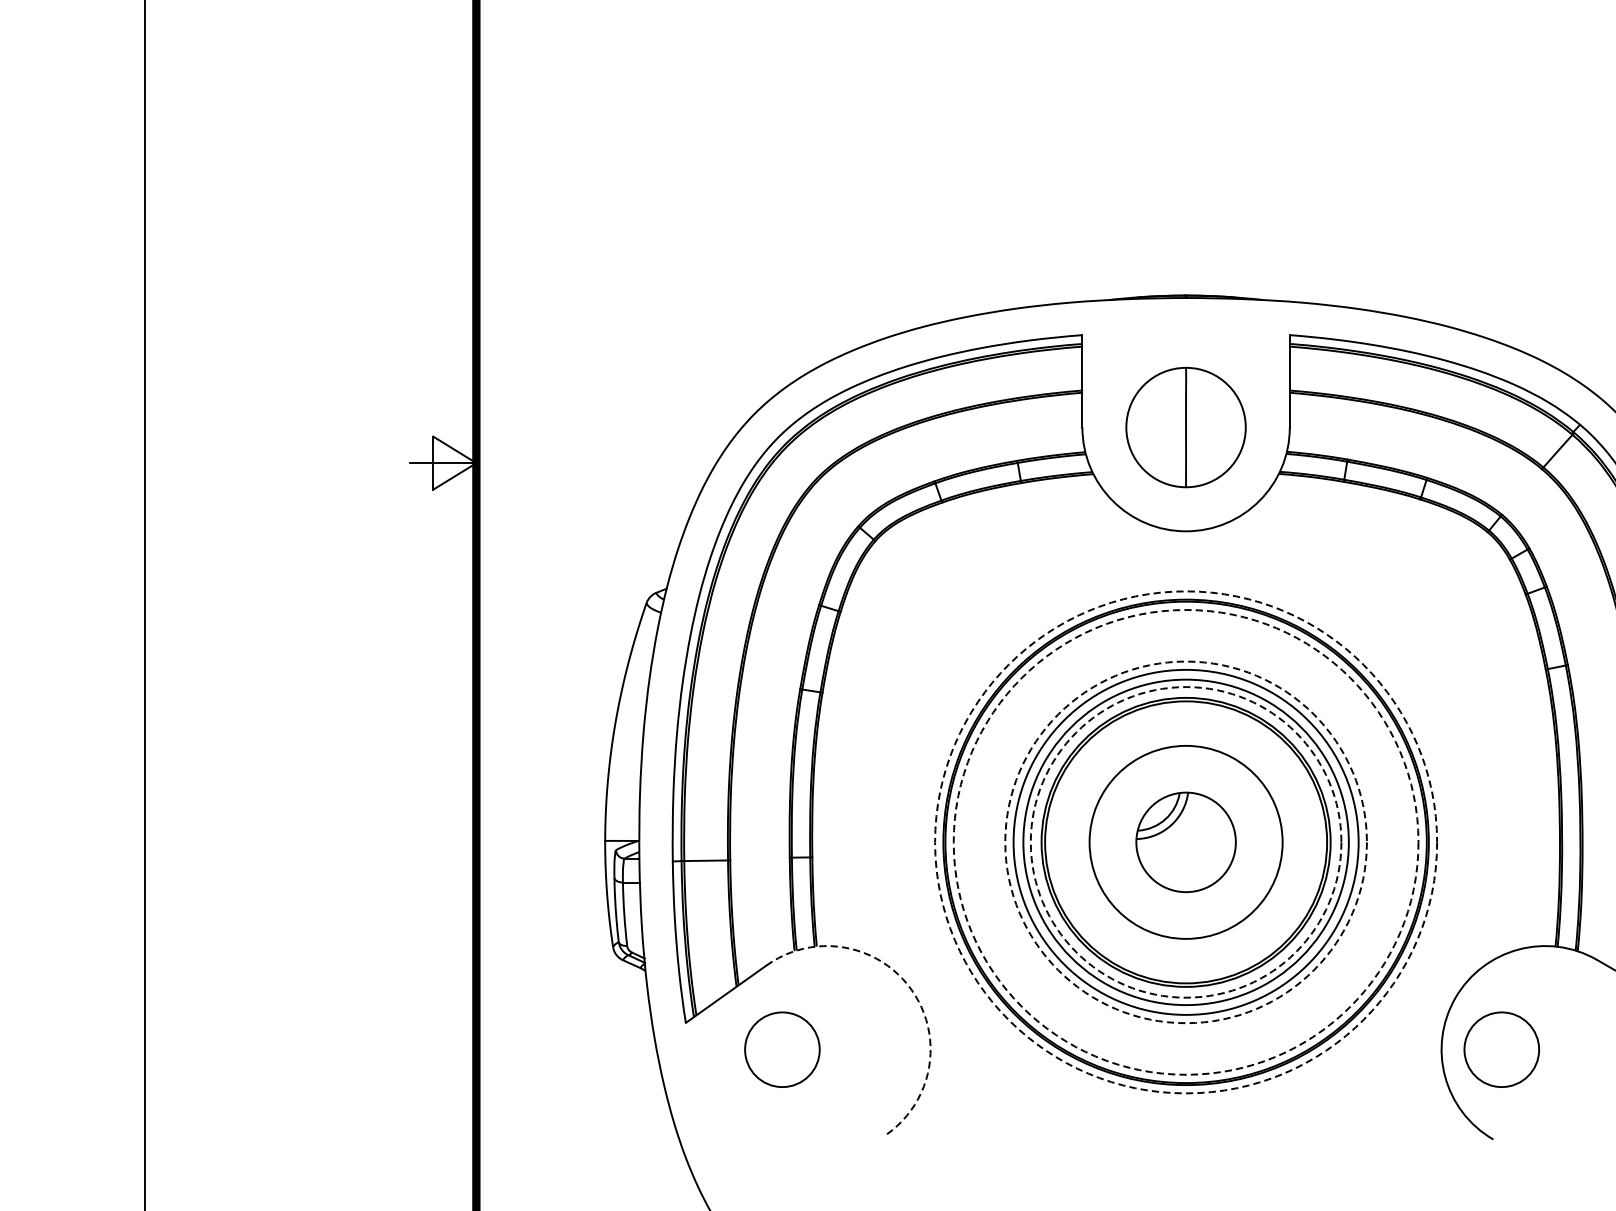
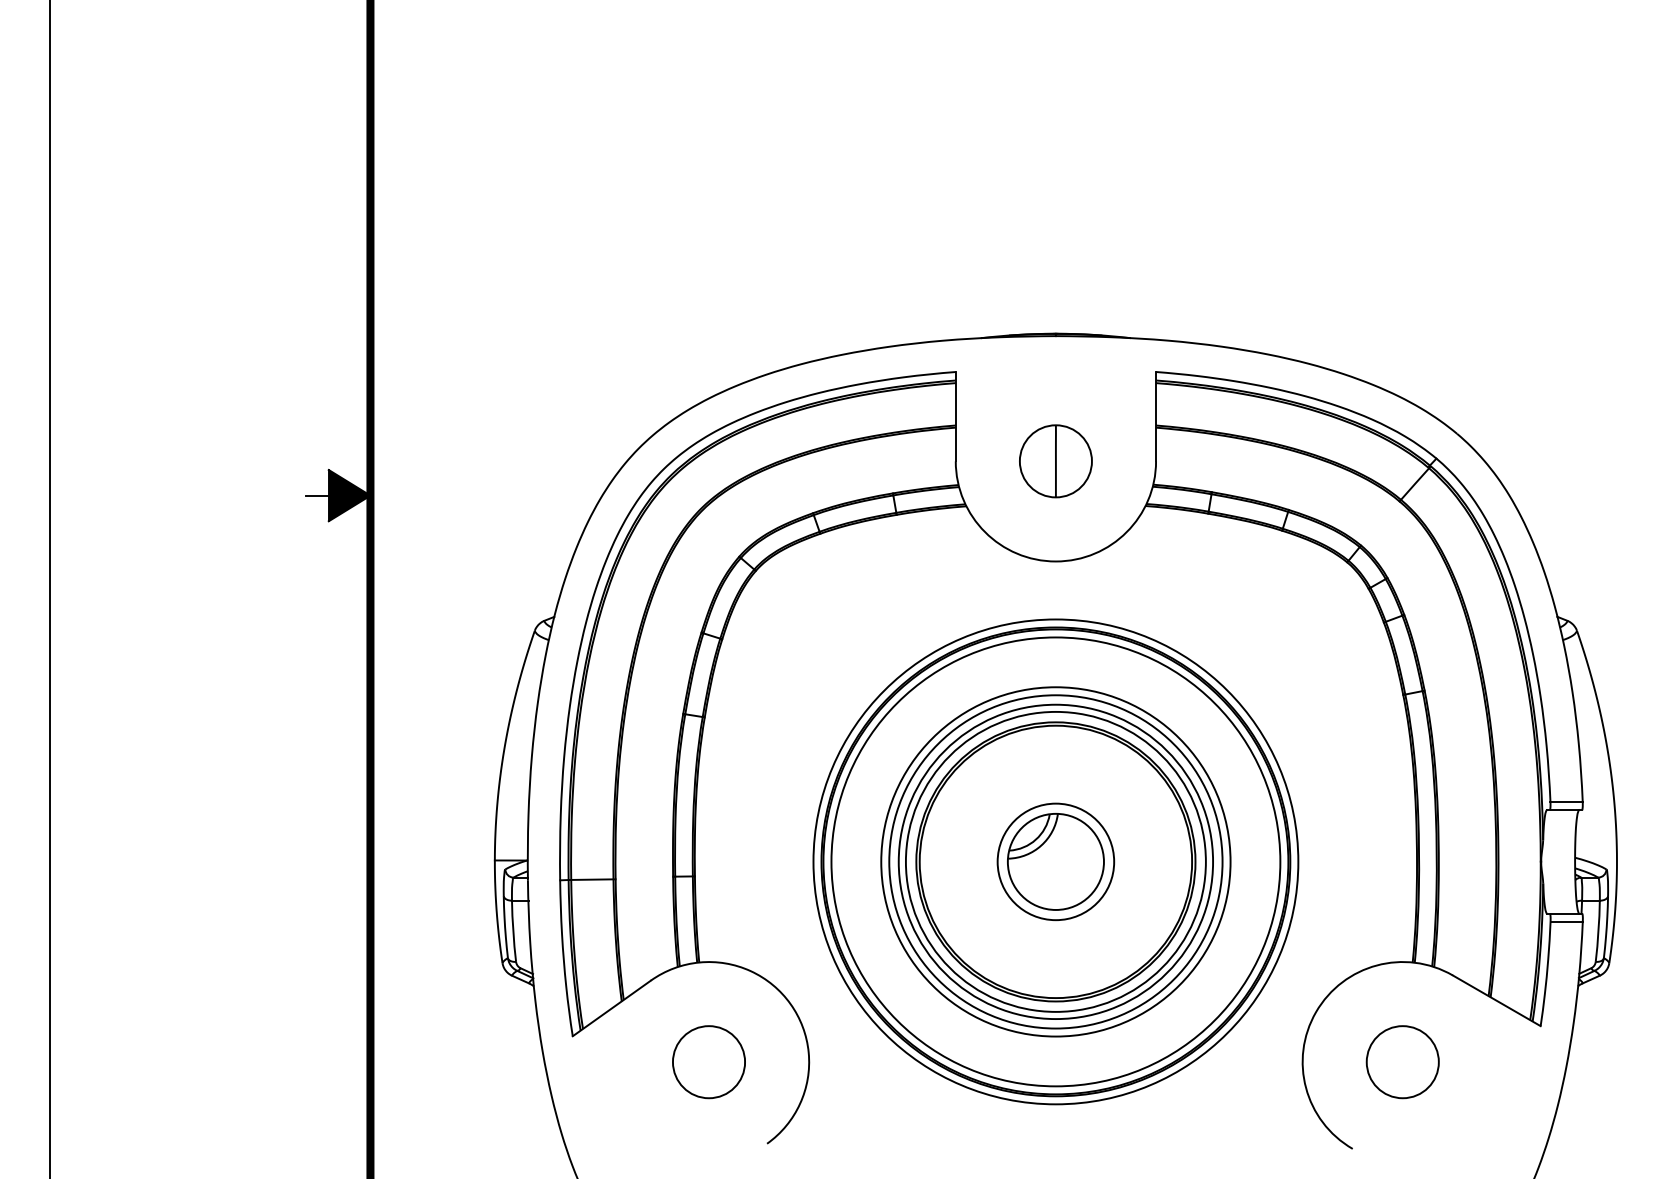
part: (1185, 427) -> (1055, 461), size x0.62
fill: (454, 463) -> (349, 495), added
circle: (1185, 841) -> (1055, 861), dashed -> solid
circle: (1185, 841) -> (1055, 861), dashed -> solid
circle: (1185, 841) -> (1055, 861), dashed -> solid
circle: (1185, 841) -> (1055, 861), dashed -> solid
circle: (1185, 841) -> (1055, 861), size x0.62
arc: (911, 990) -> (790, 1004), dashed -> solid
circle: (781, 1050) -> (708, 1062), moved
circle: (1501, 1050) -> (1402, 1062), moved

